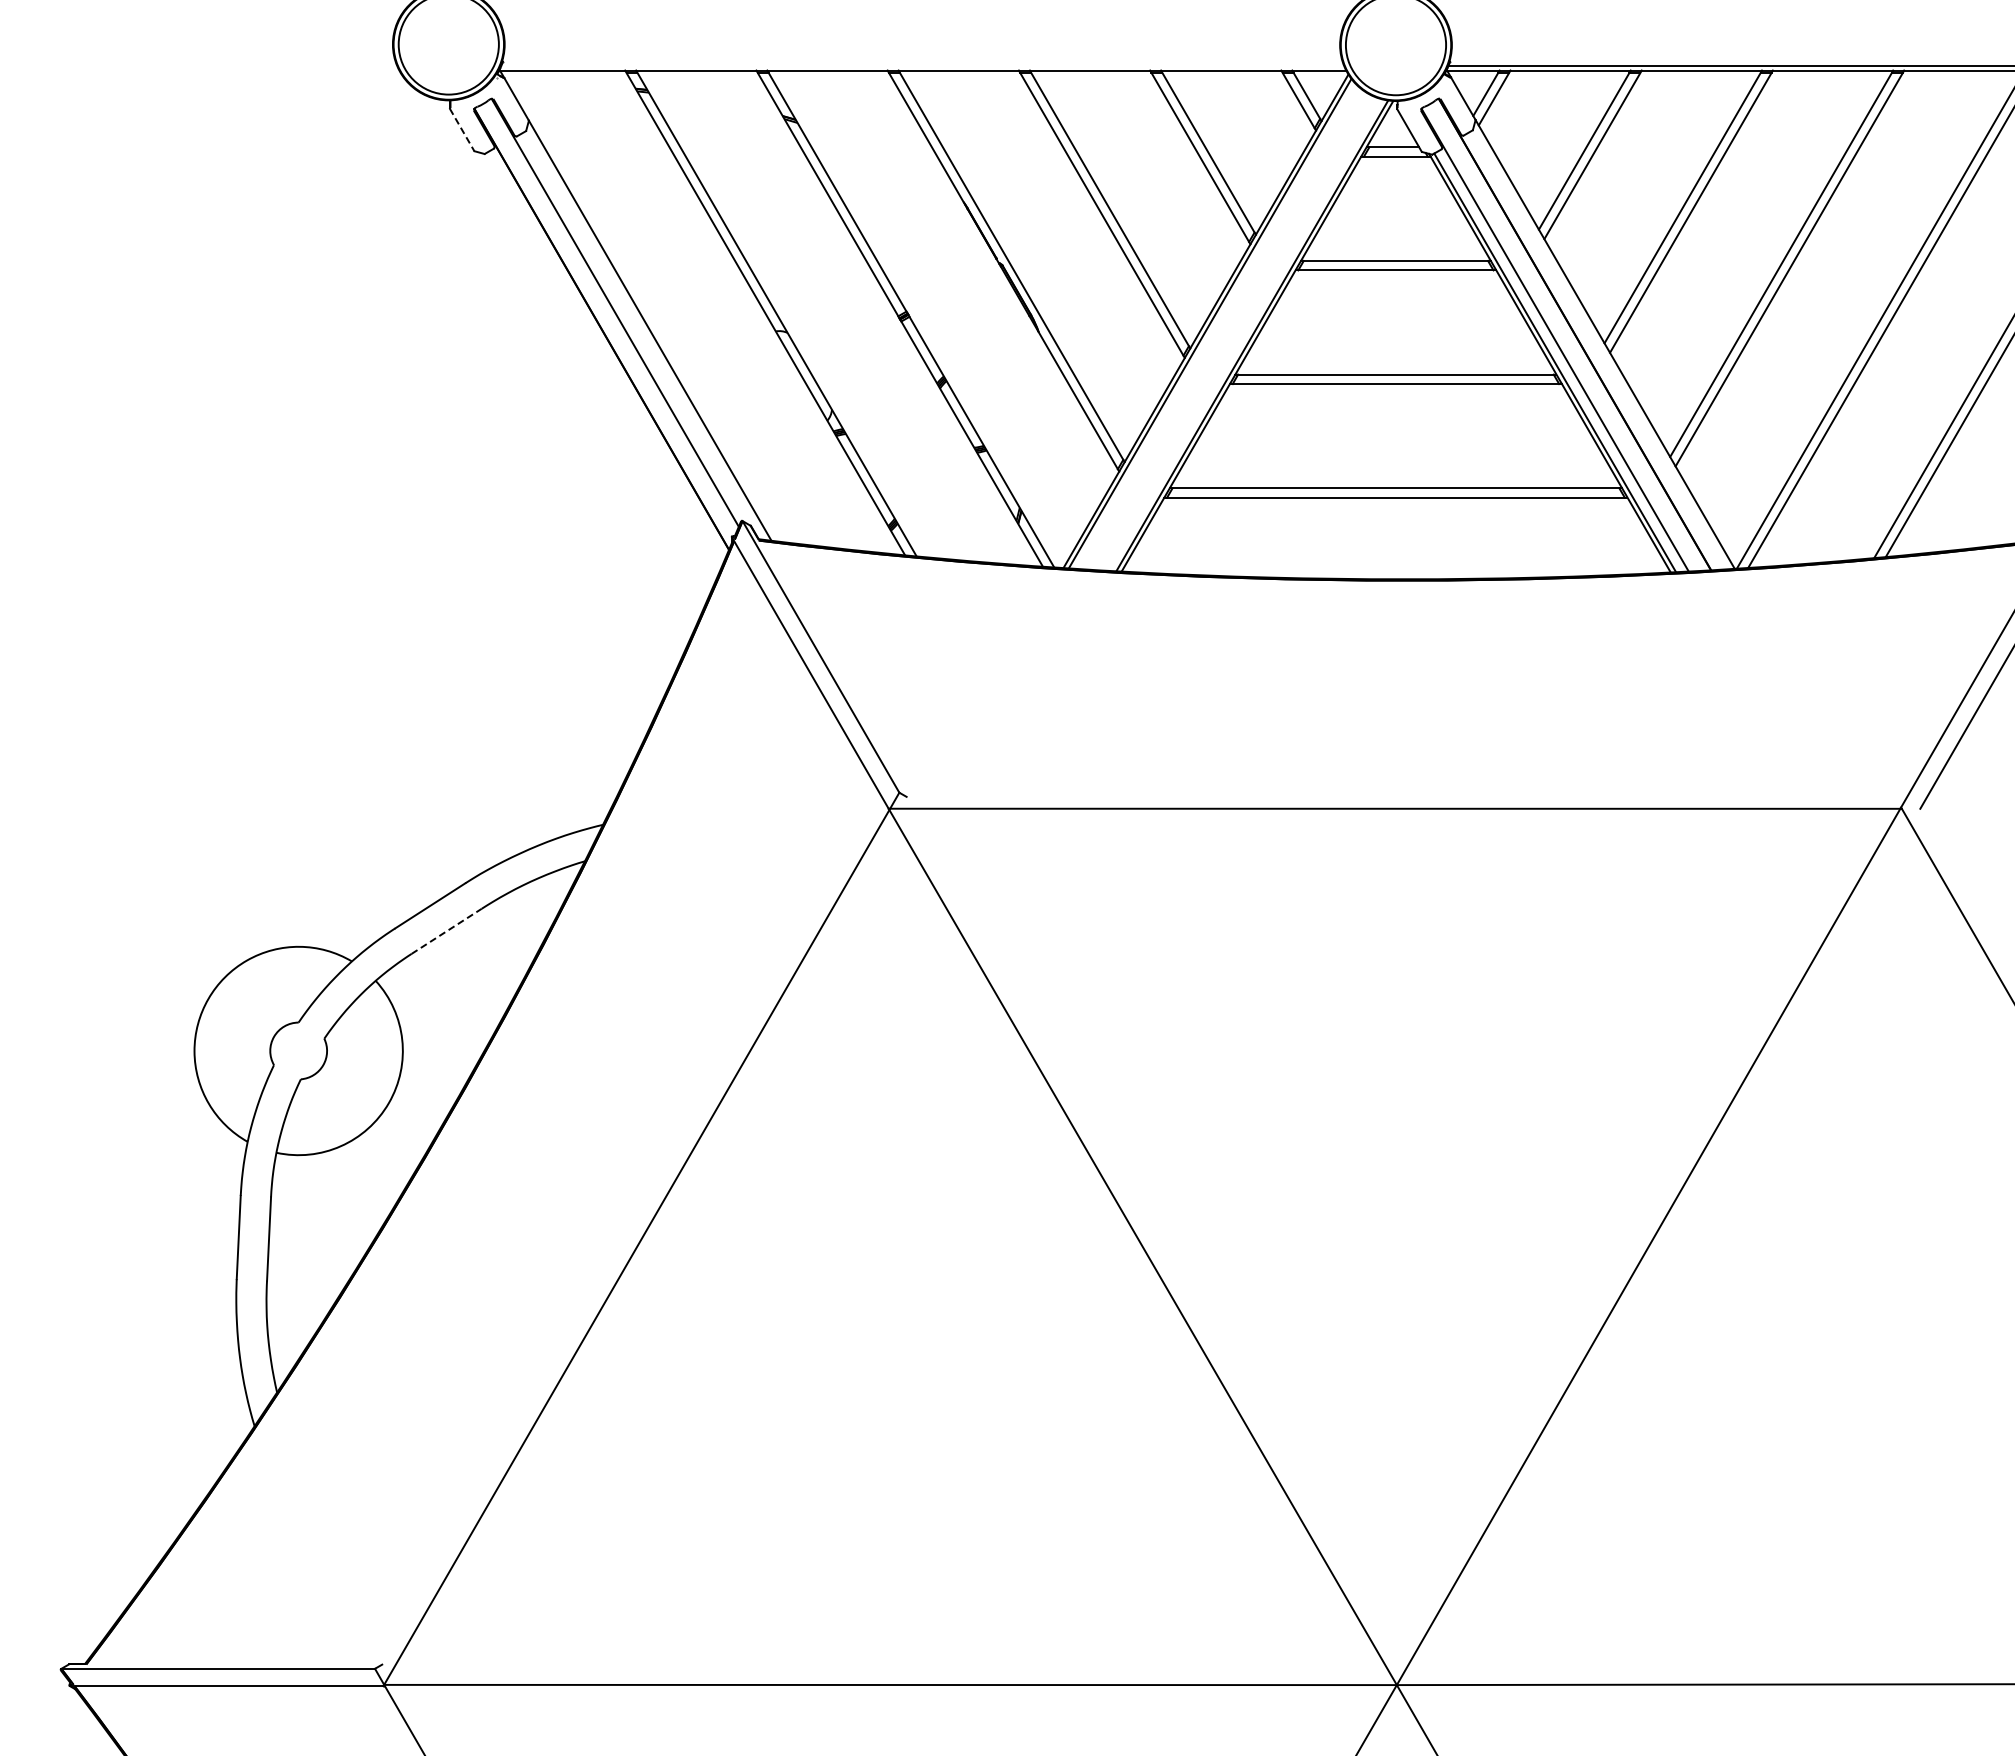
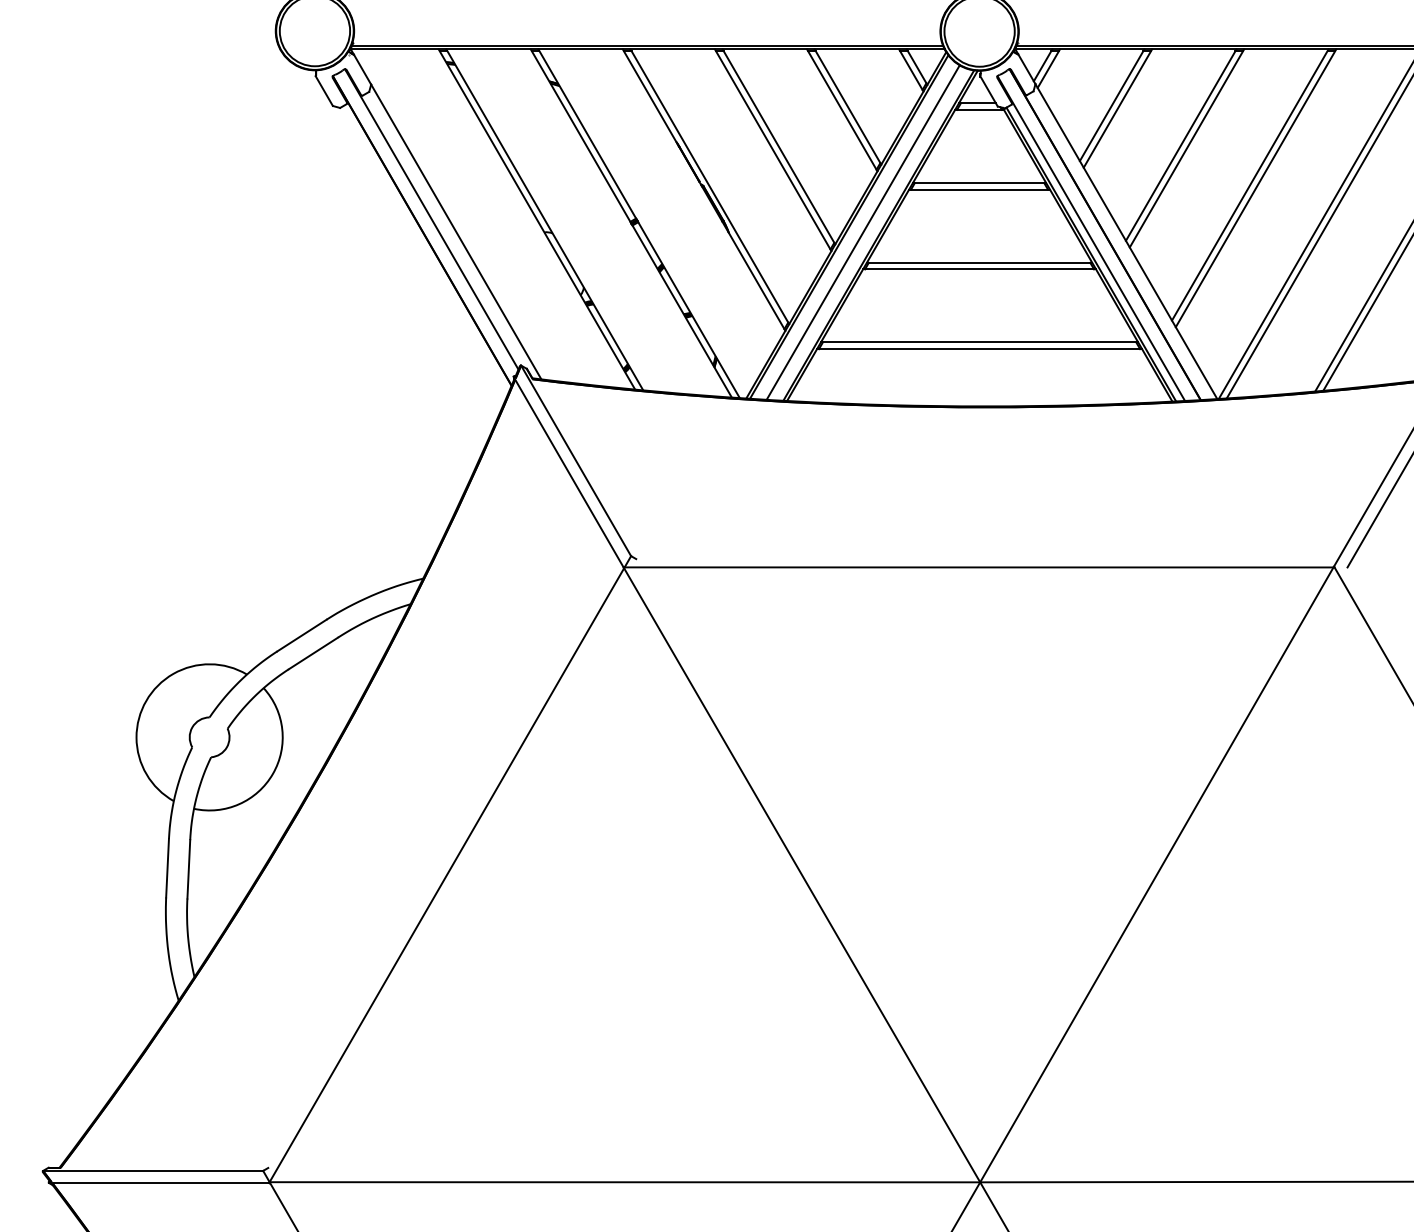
line: (922, 65) -> (647, 45), added
line: (462, 130) -> (324, 91), dashed -> solid
line: (1229, 331) -> (862, 232), added
line: (446, 931) -> (313, 653), dashed -> solid

